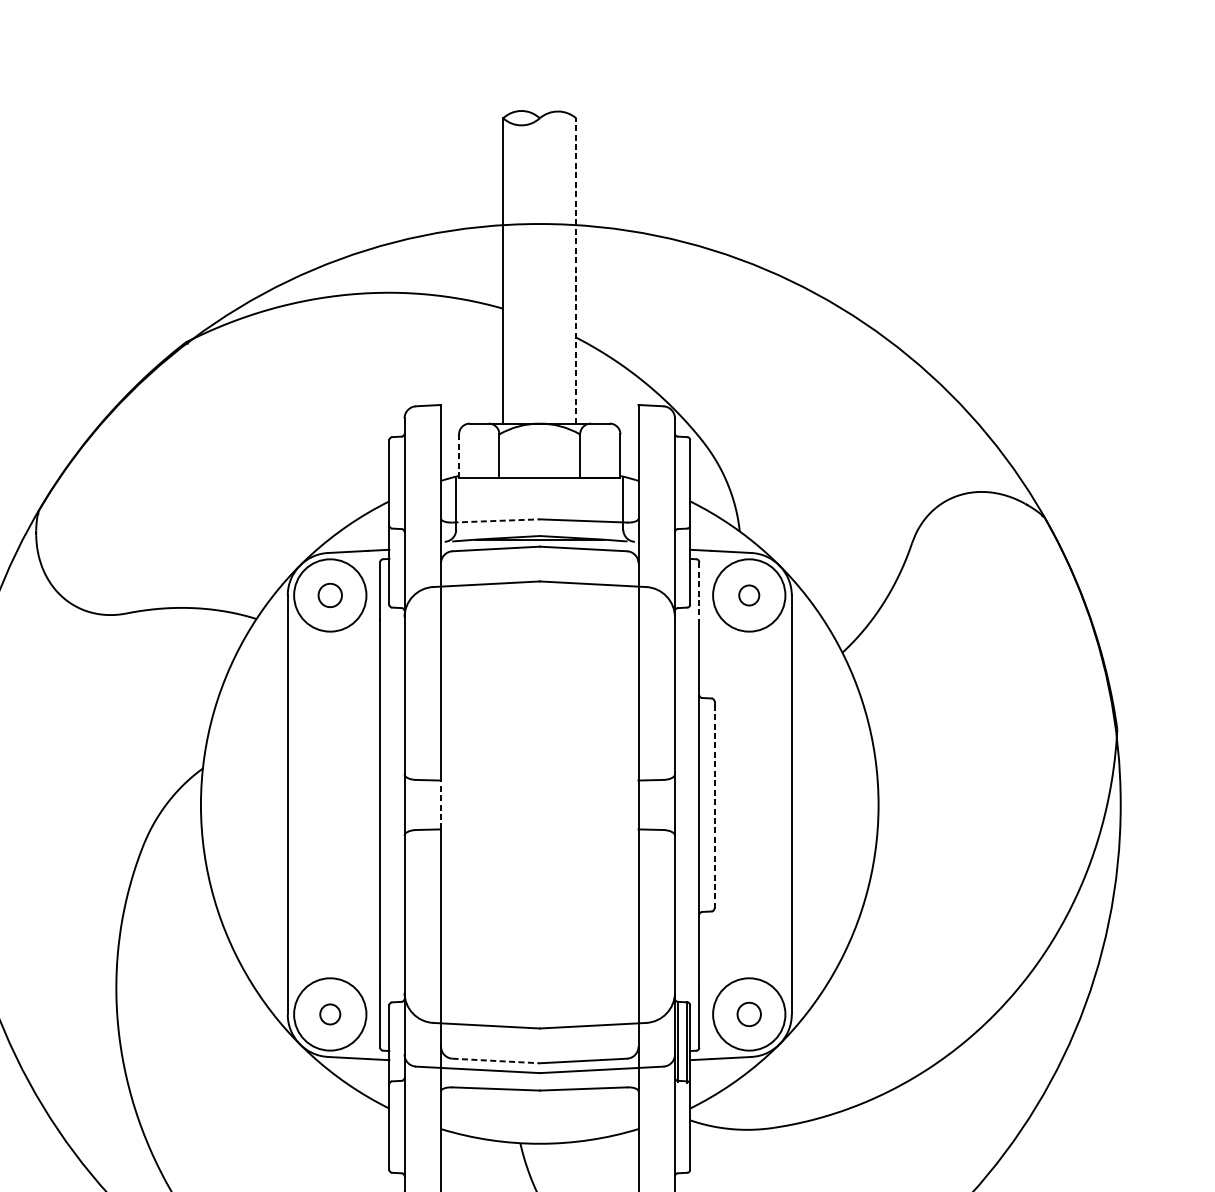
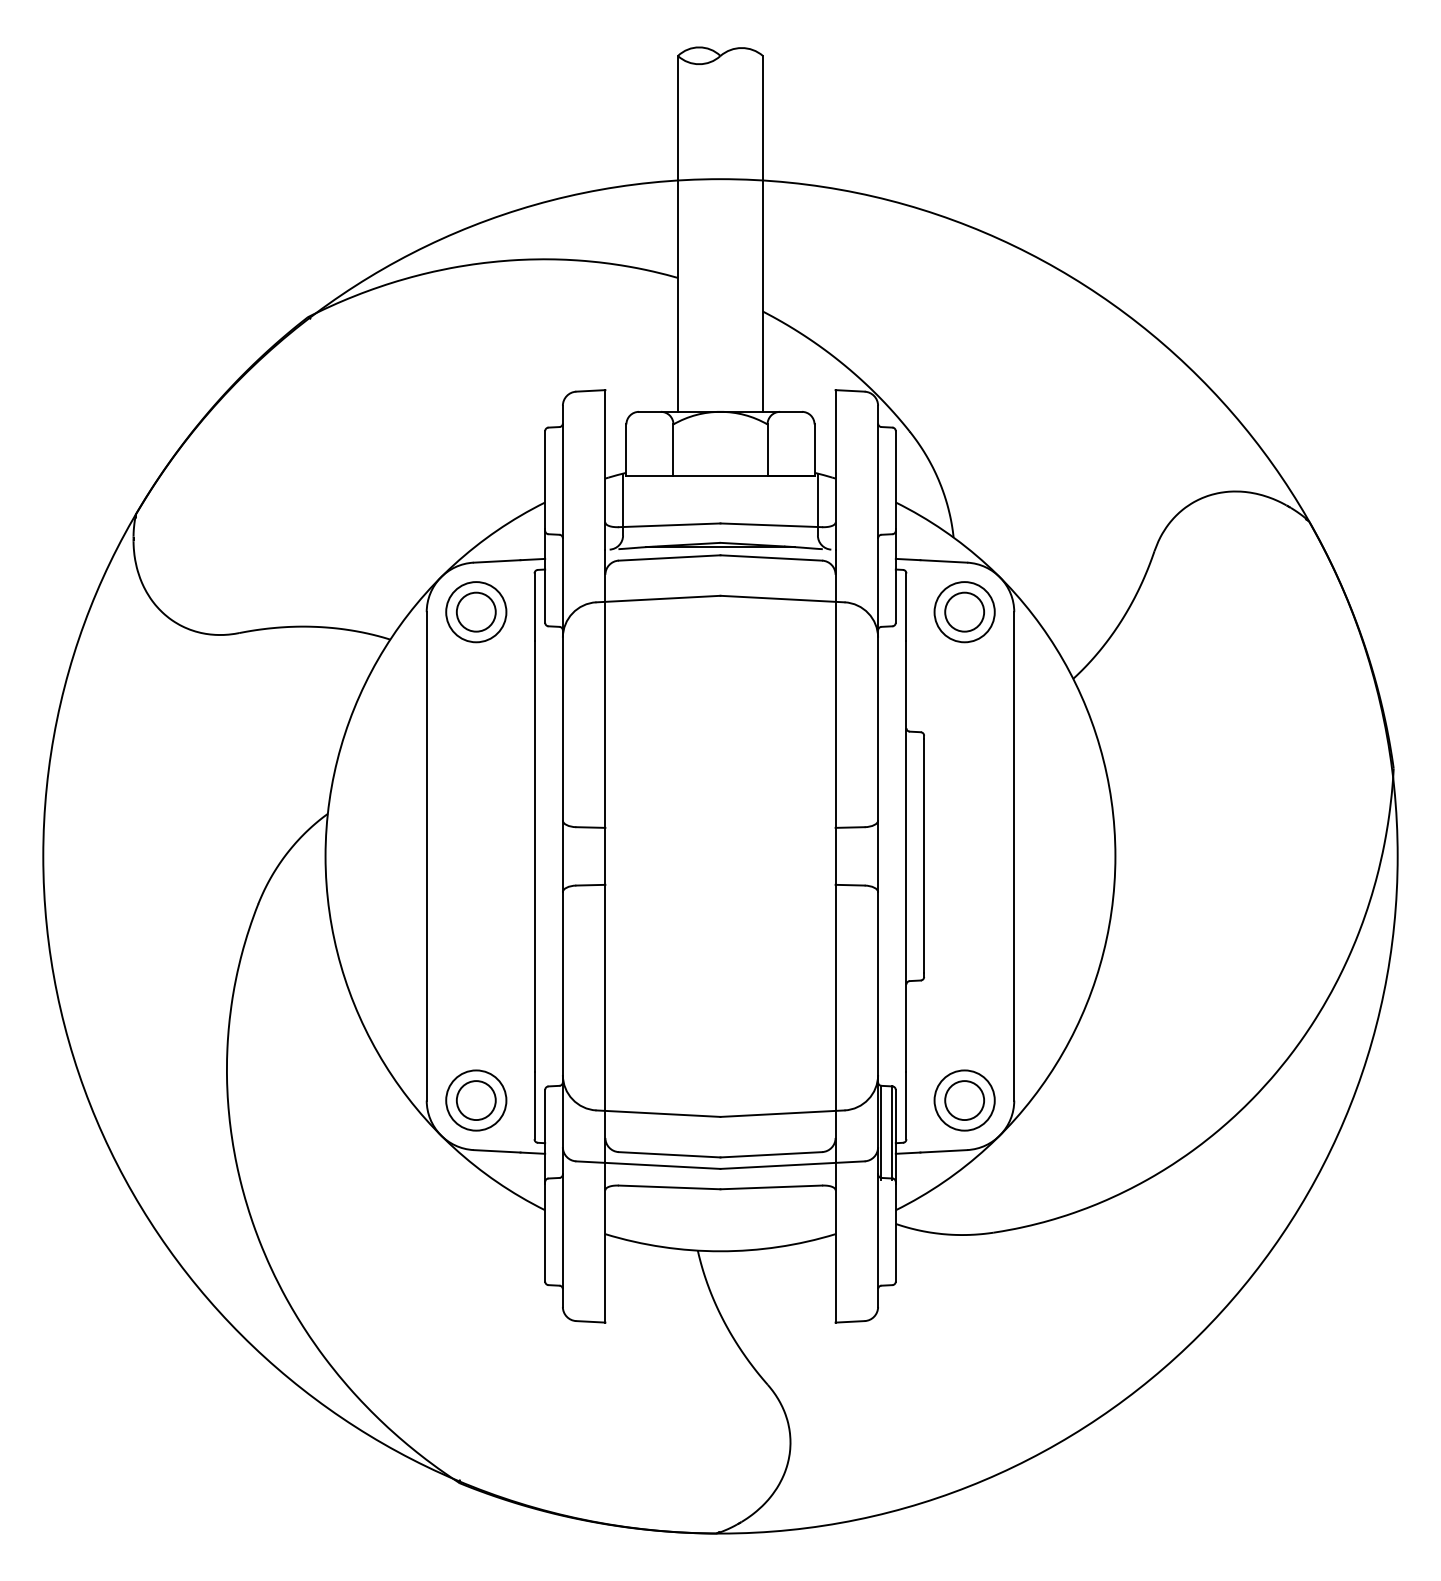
line: (576, 270) -> (763, 233), dashed -> solid
line: (459, 456) -> (626, 450), dashed -> solid
line: (496, 521) -> (669, 525), dashed -> solid
line: (699, 591) -> (906, 607), dashed -> solid
circle: (329, 594) -> (475, 611), size x1.43
circle: (749, 594) -> (964, 611), size x1.67
circle: (330, 595) -> (476, 612), size x0.71
circle: (749, 595) -> (964, 612), size x0.71
line: (441, 804) -> (605, 855), dashed -> solid
line: (714, 805) -> (924, 856), dashed -> solid
circle: (329, 1014) -> (475, 1100), size x1.67
circle: (330, 1014) -> (476, 1100), size x0.71
circle: (749, 1014) -> (964, 1100), size x0.71
circle: (749, 1014) -> (964, 1100), size x1.43
line: (496, 1060) -> (669, 1154), dashed -> solid

